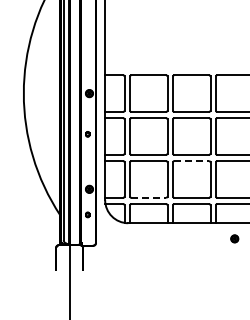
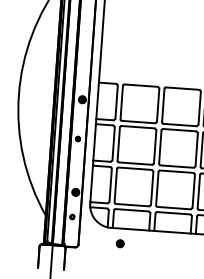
line: (192, 160) -> (177, 171), dashed -> solid
line: (149, 198) -> (133, 205), dashed -> solid
part: (138, 238) -> (119, 243), added

